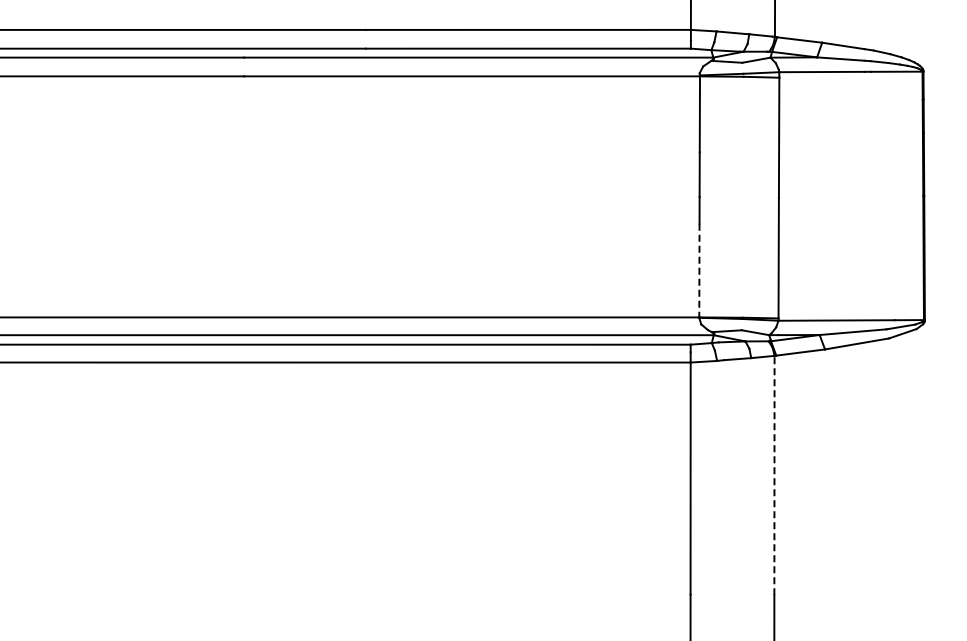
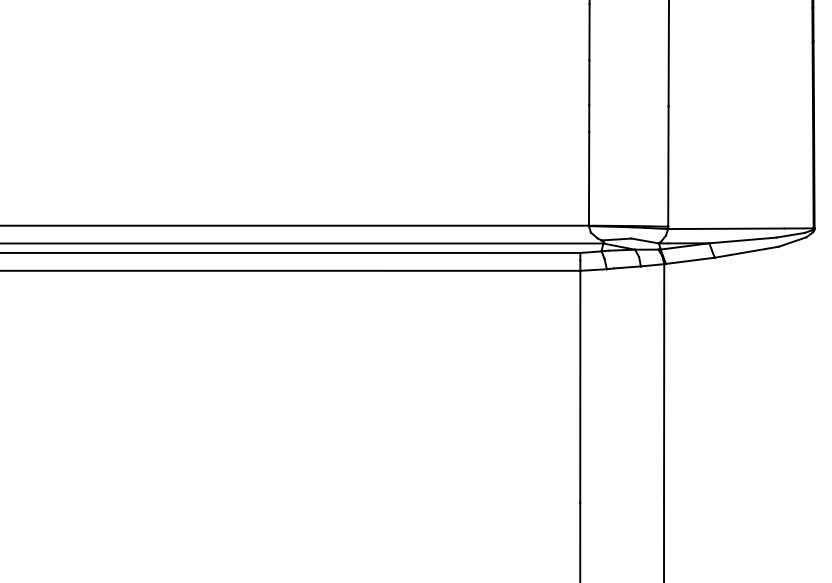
line: (699, 270) -> (589, 178), dashed -> solid
line: (774, 475) -> (664, 383), dashed -> solid

